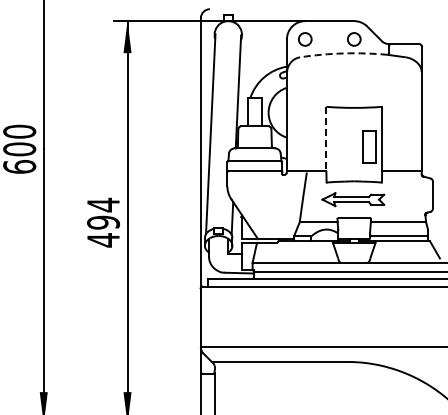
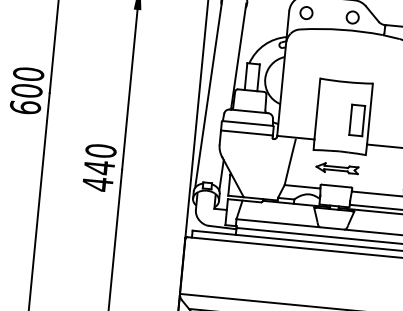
arc: (343, 53) -> (341, 29), dashed -> solid
line: (326, 139) -> (317, 109), dashed -> solid
part: (353, 199) -> (337, 168), size x0.71
text: (103, 213) -> (100, 158), 494 -> 440

